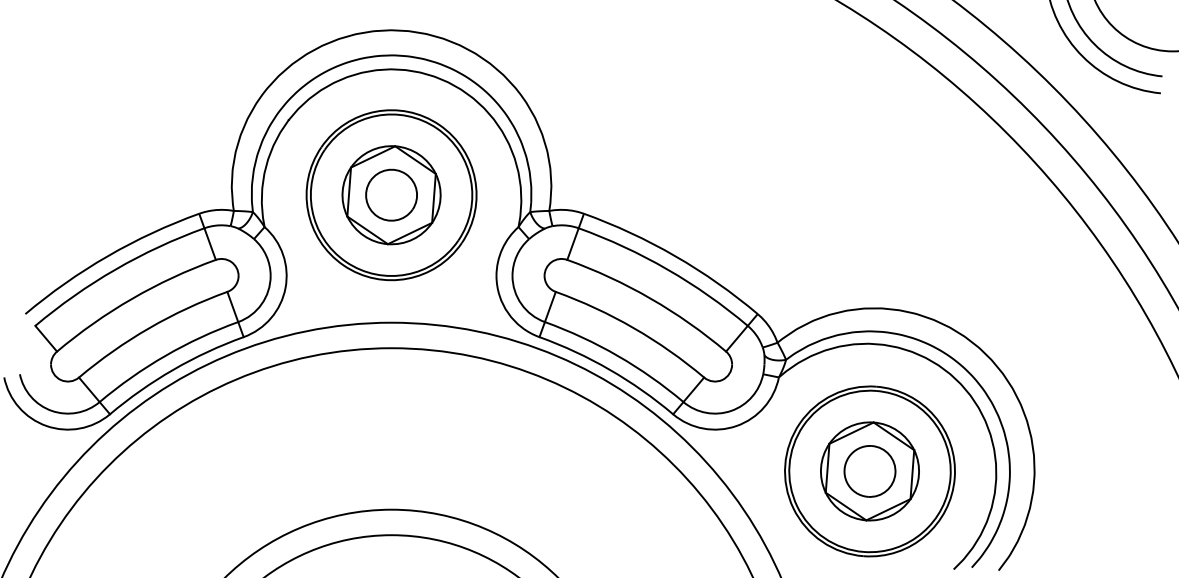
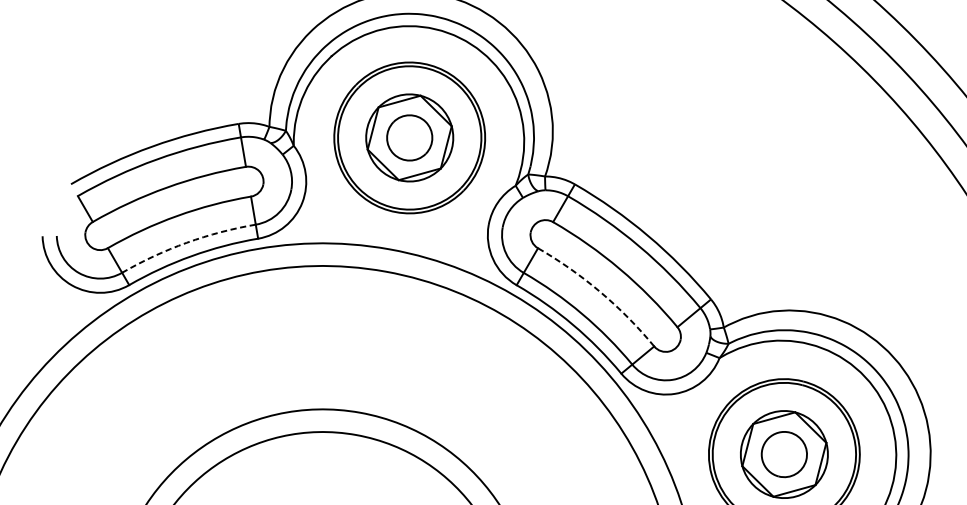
arc: (633, 328) -> (600, 292), solid -> dashed
arc: (165, 355) -> (186, 242), solid -> dashed

